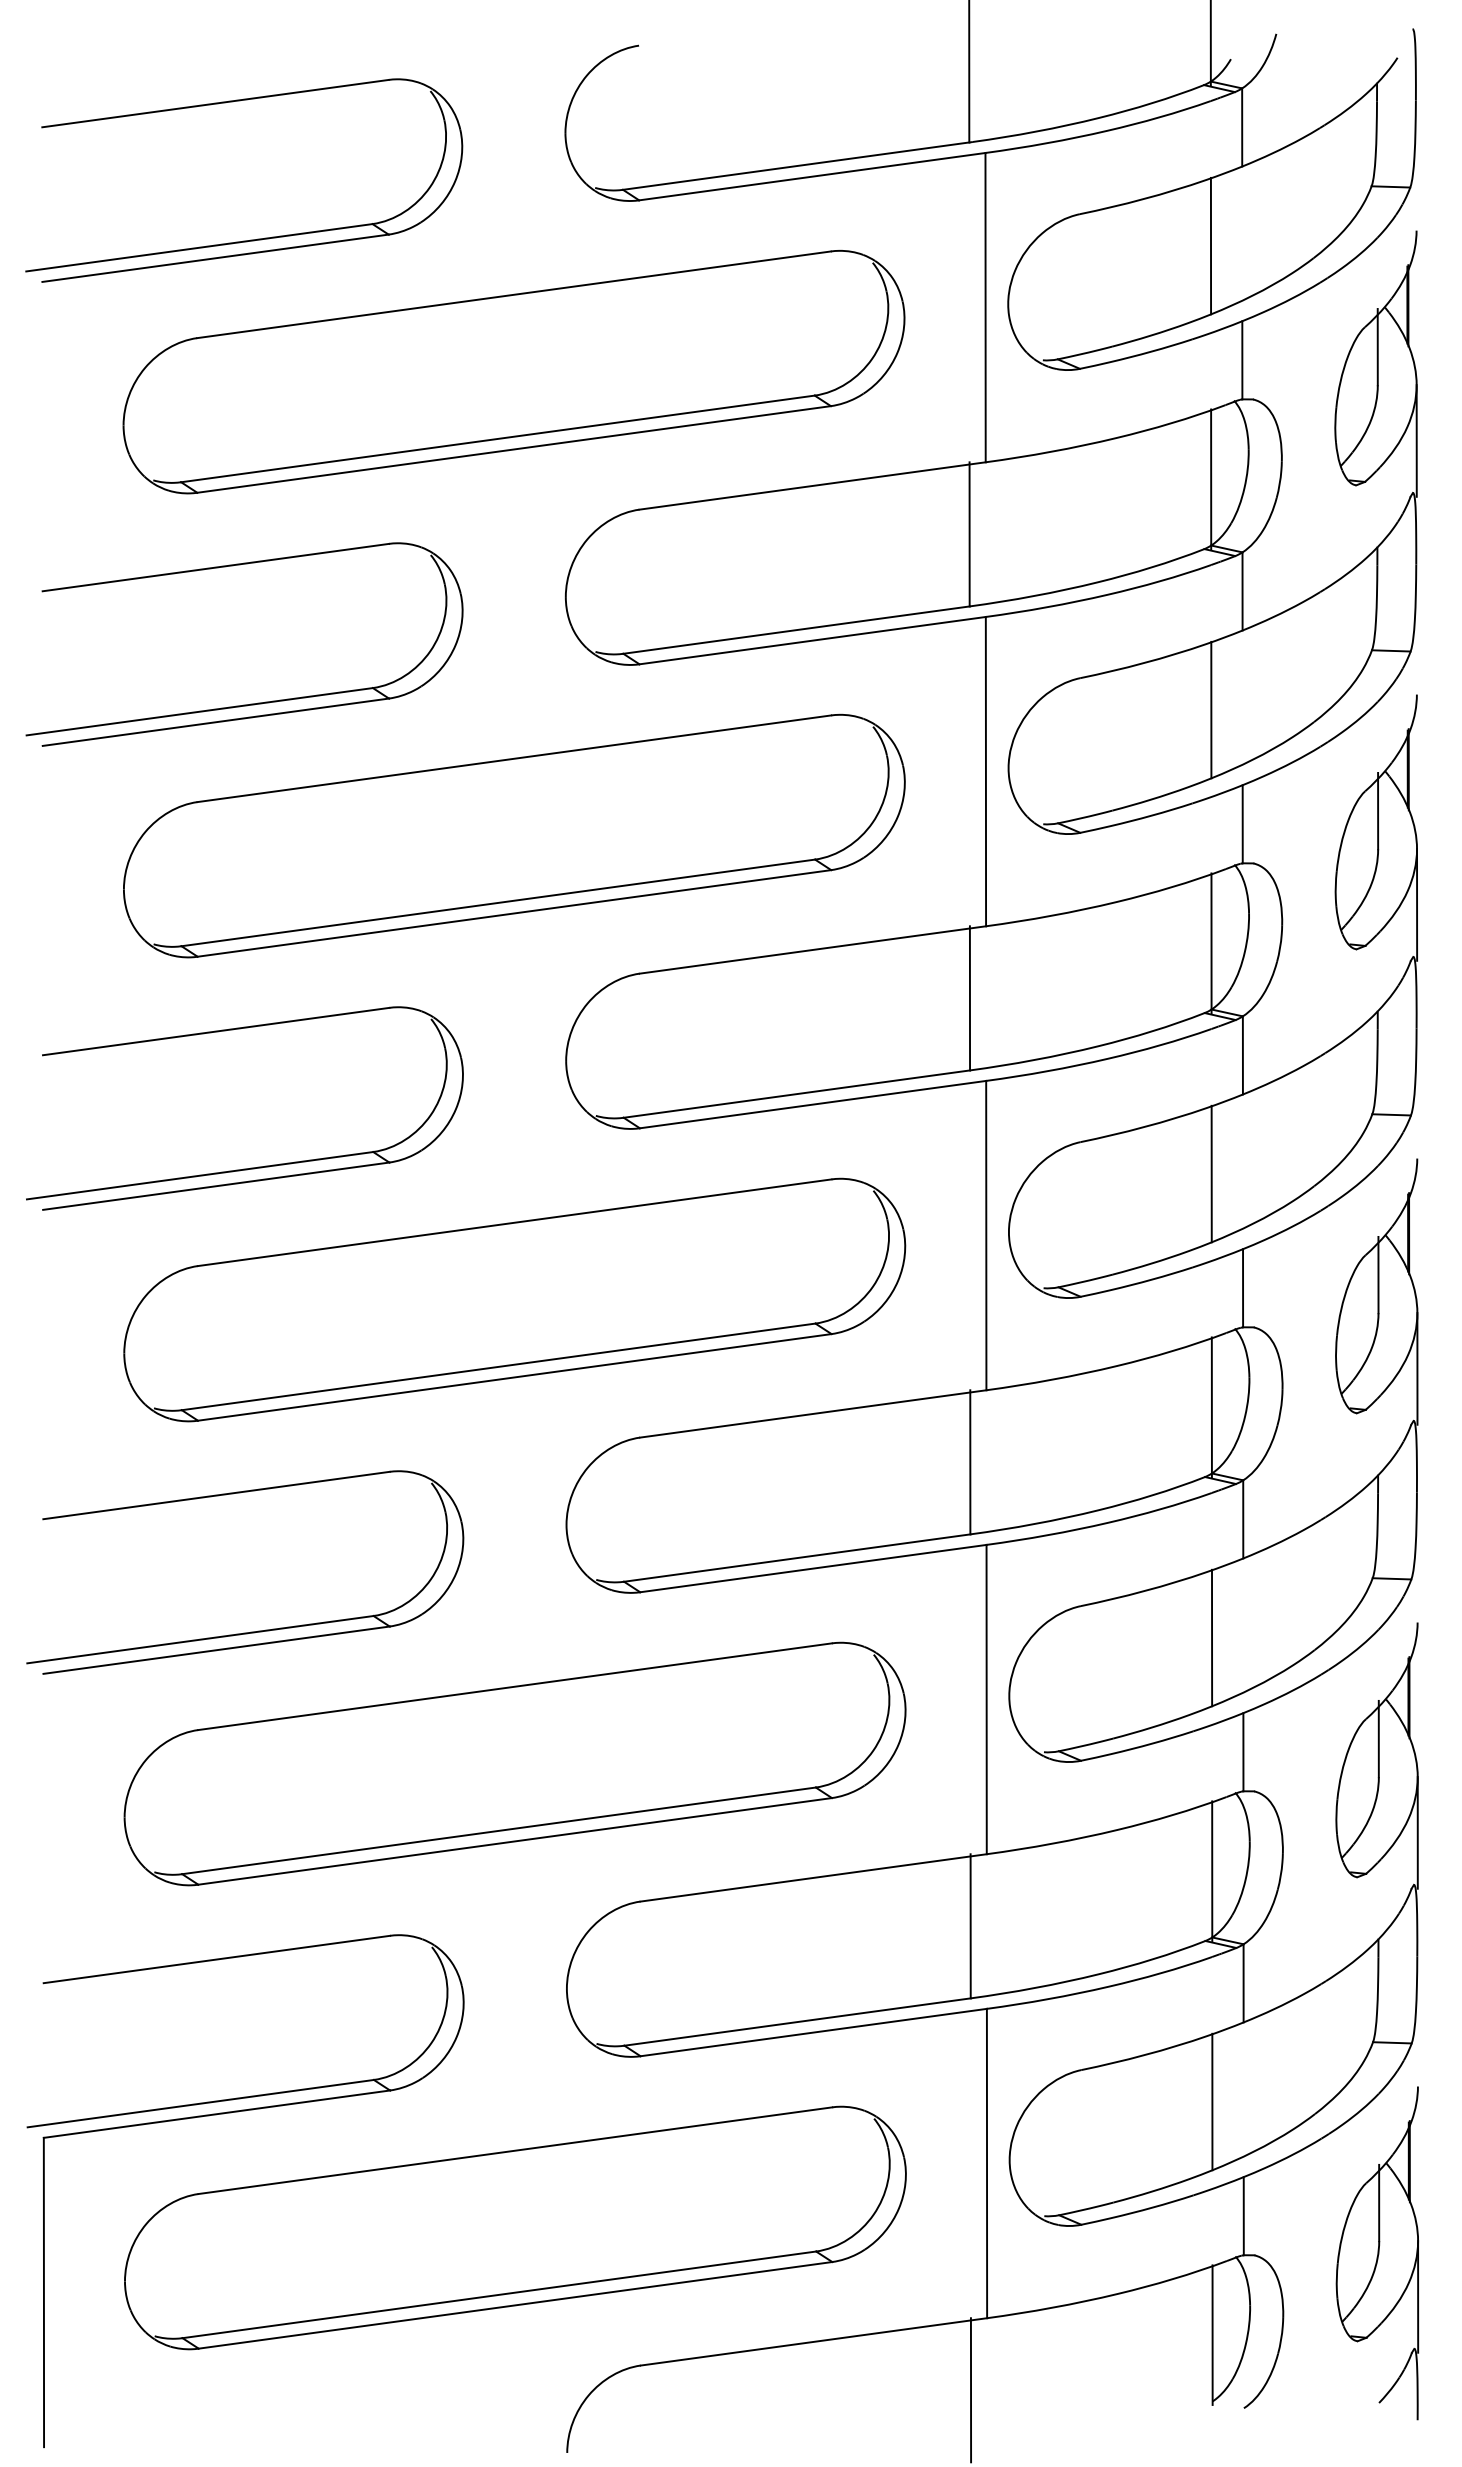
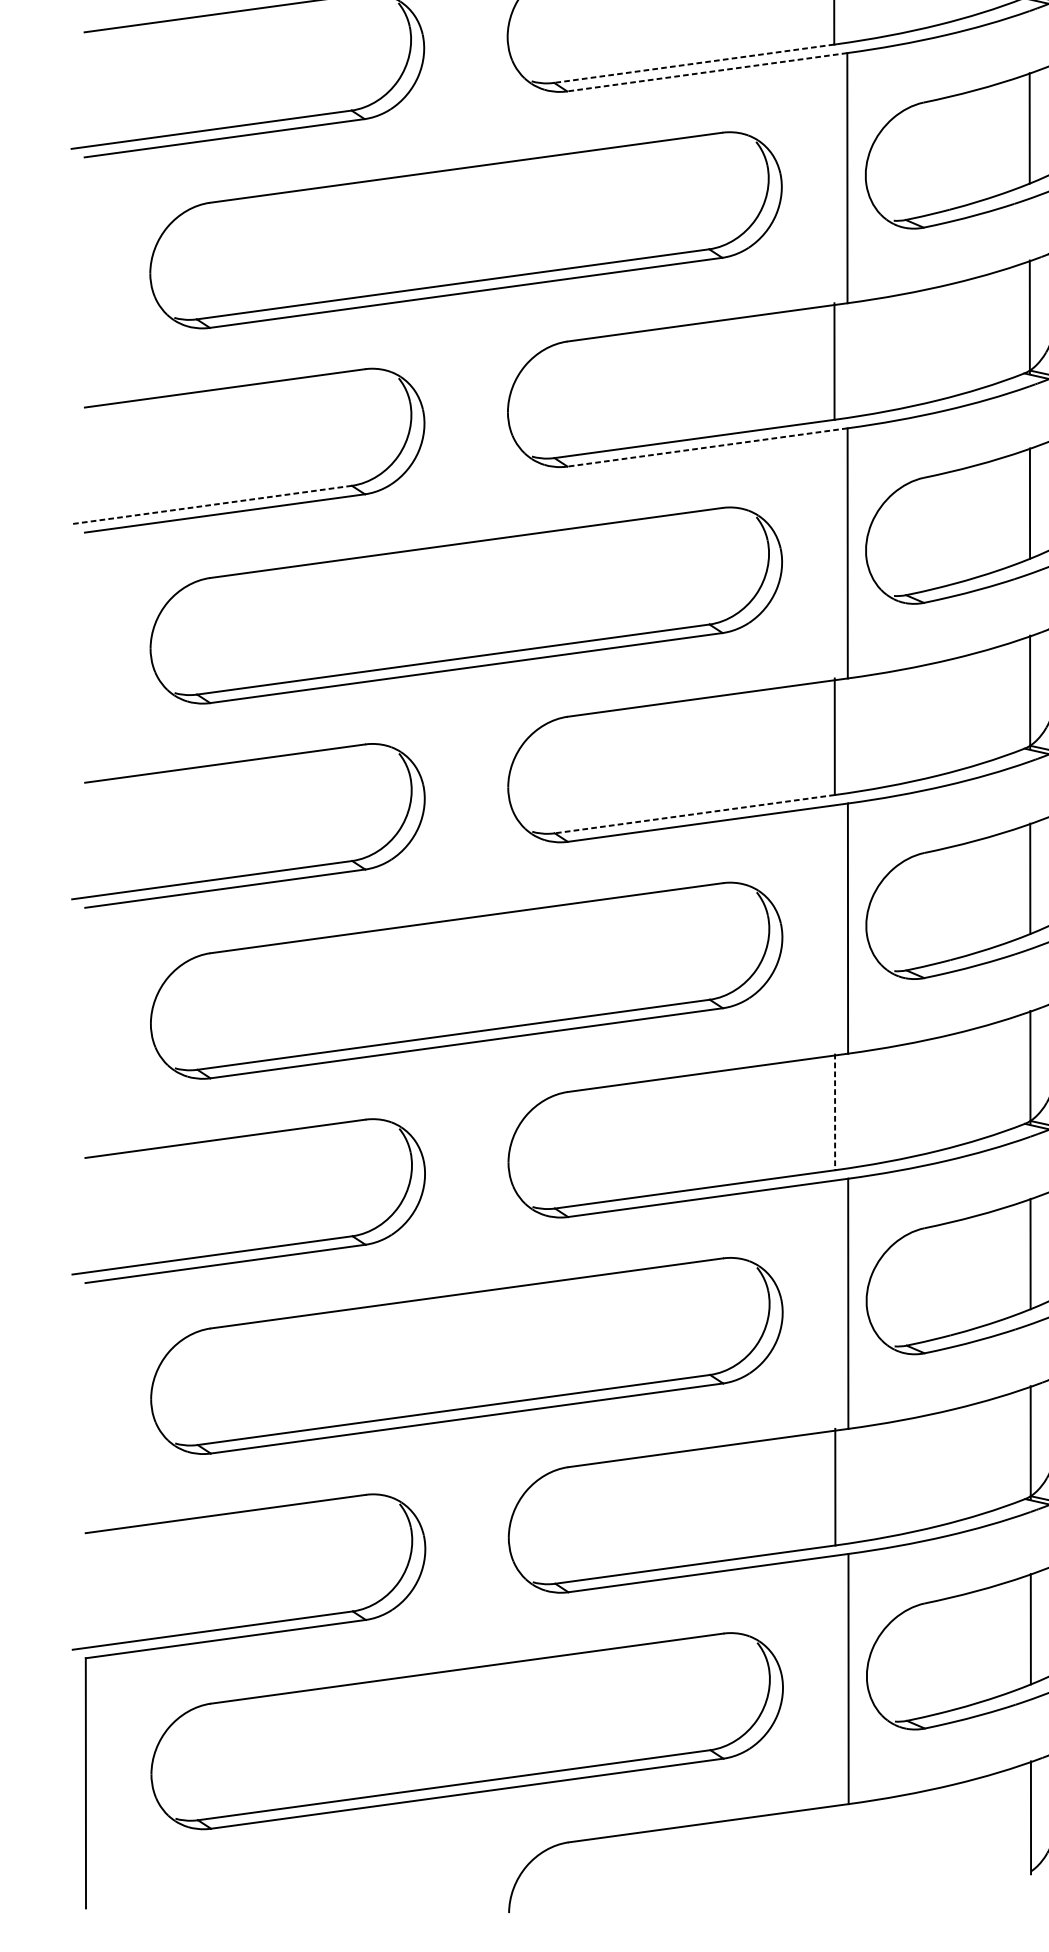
line: (796, 166) -> (694, 64), solid -> dashed
line: (812, 176) -> (707, 72), solid -> dashed
line: (812, 640) -> (707, 447), solid -> dashed
line: (199, 711) -> (211, 504), solid -> dashed
line: (796, 1094) -> (694, 814), solid -> dashed
line: (970, 1462) -> (835, 1112), solid -> dashed
line: (970, 2390) -> (835, 1862), removed

